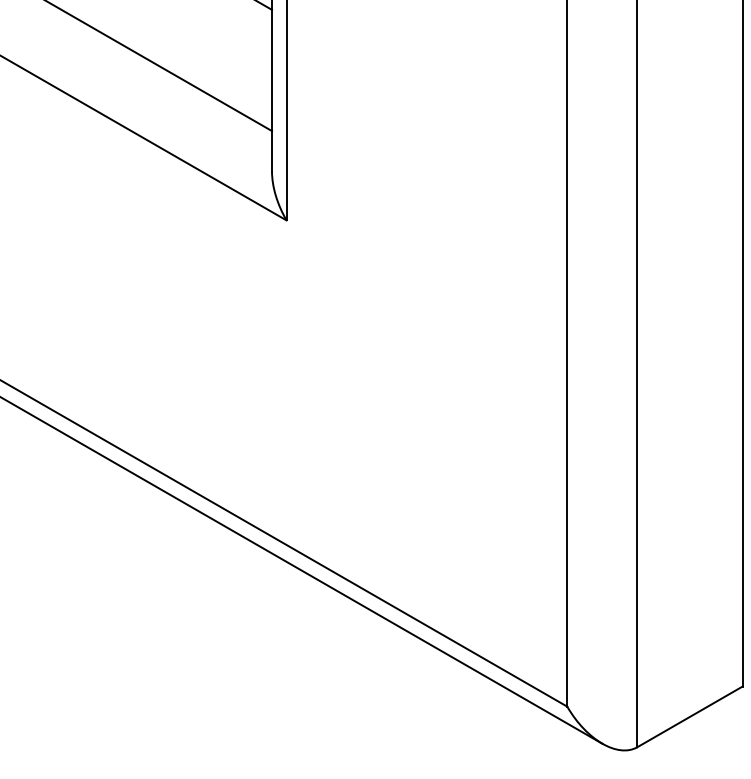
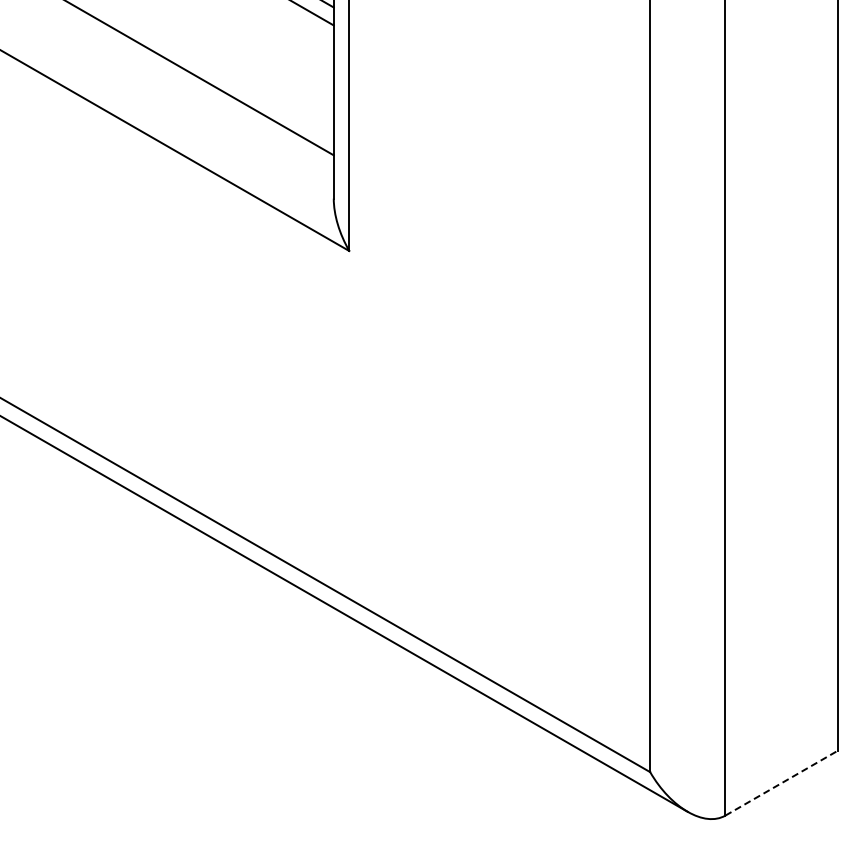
line: (690, 716) -> (782, 782), solid -> dashed

